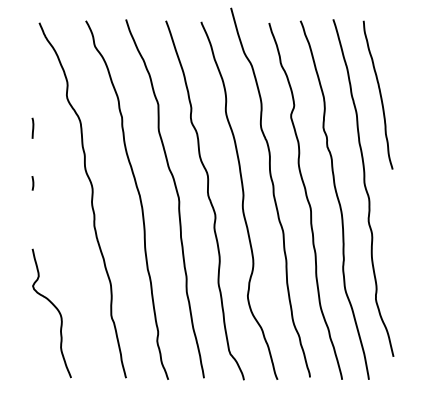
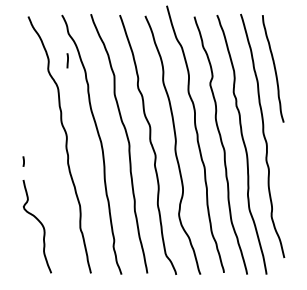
line: (32, 127) -> (67, 60), moved
curve: (32, 183) -> (23, 161), moved

